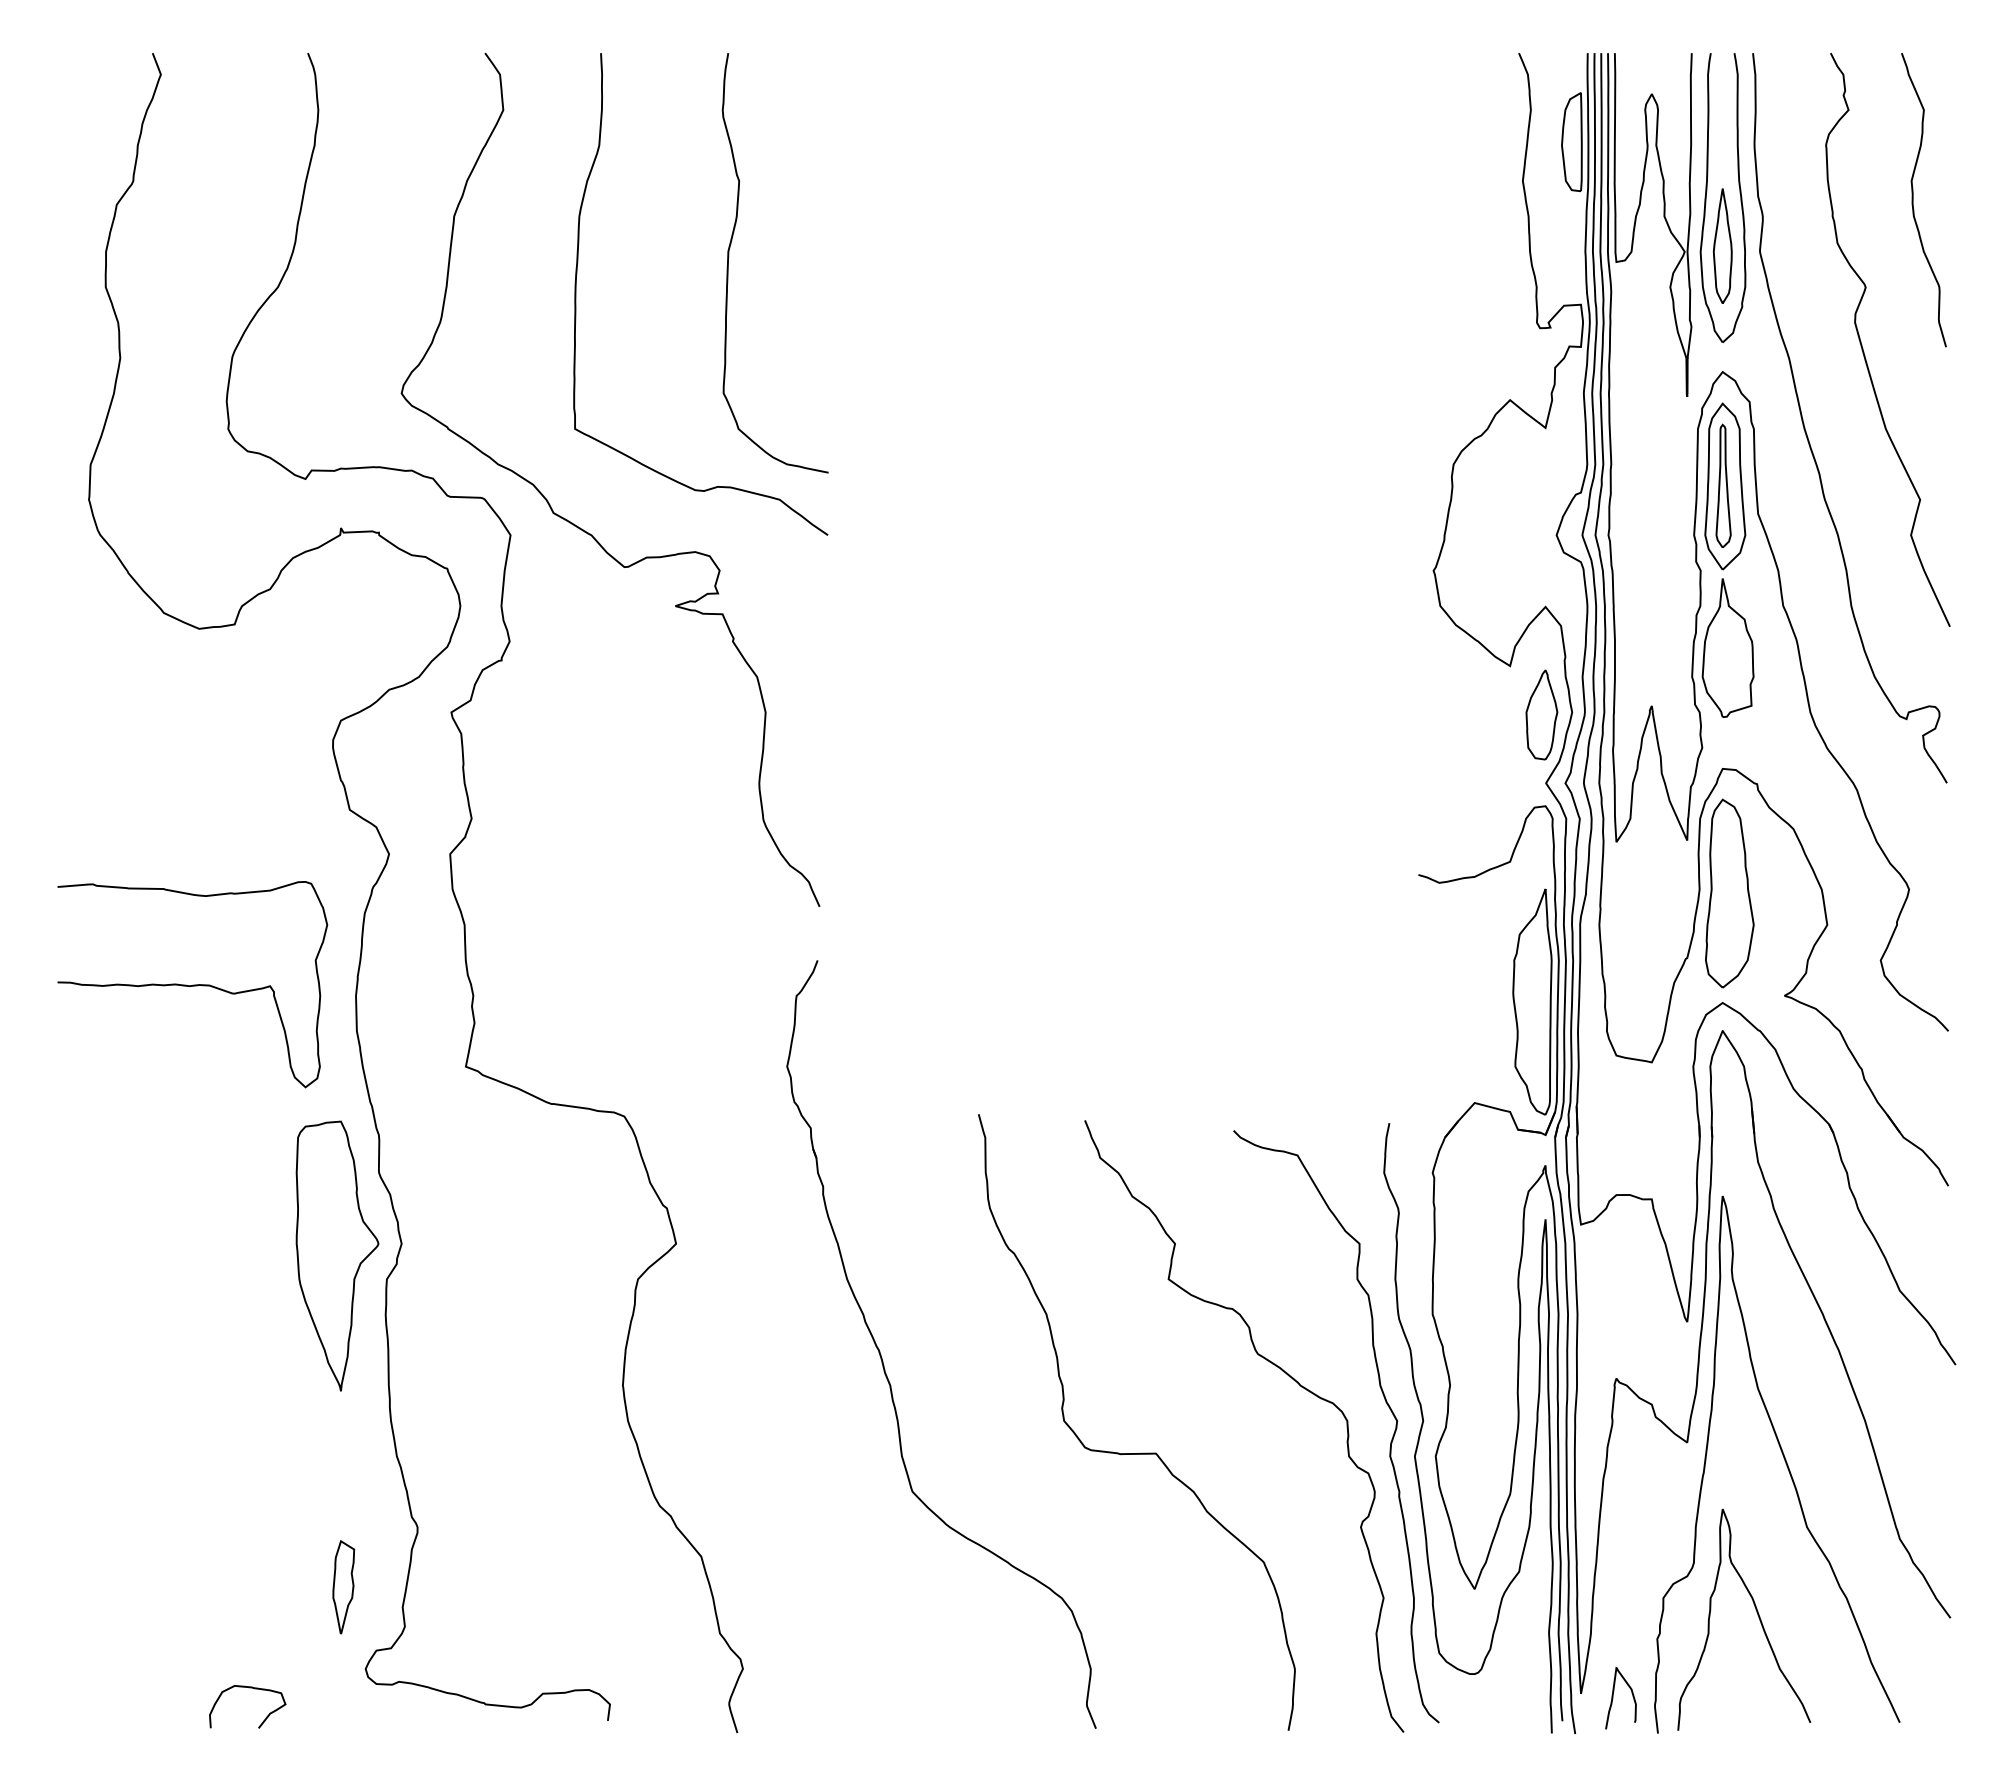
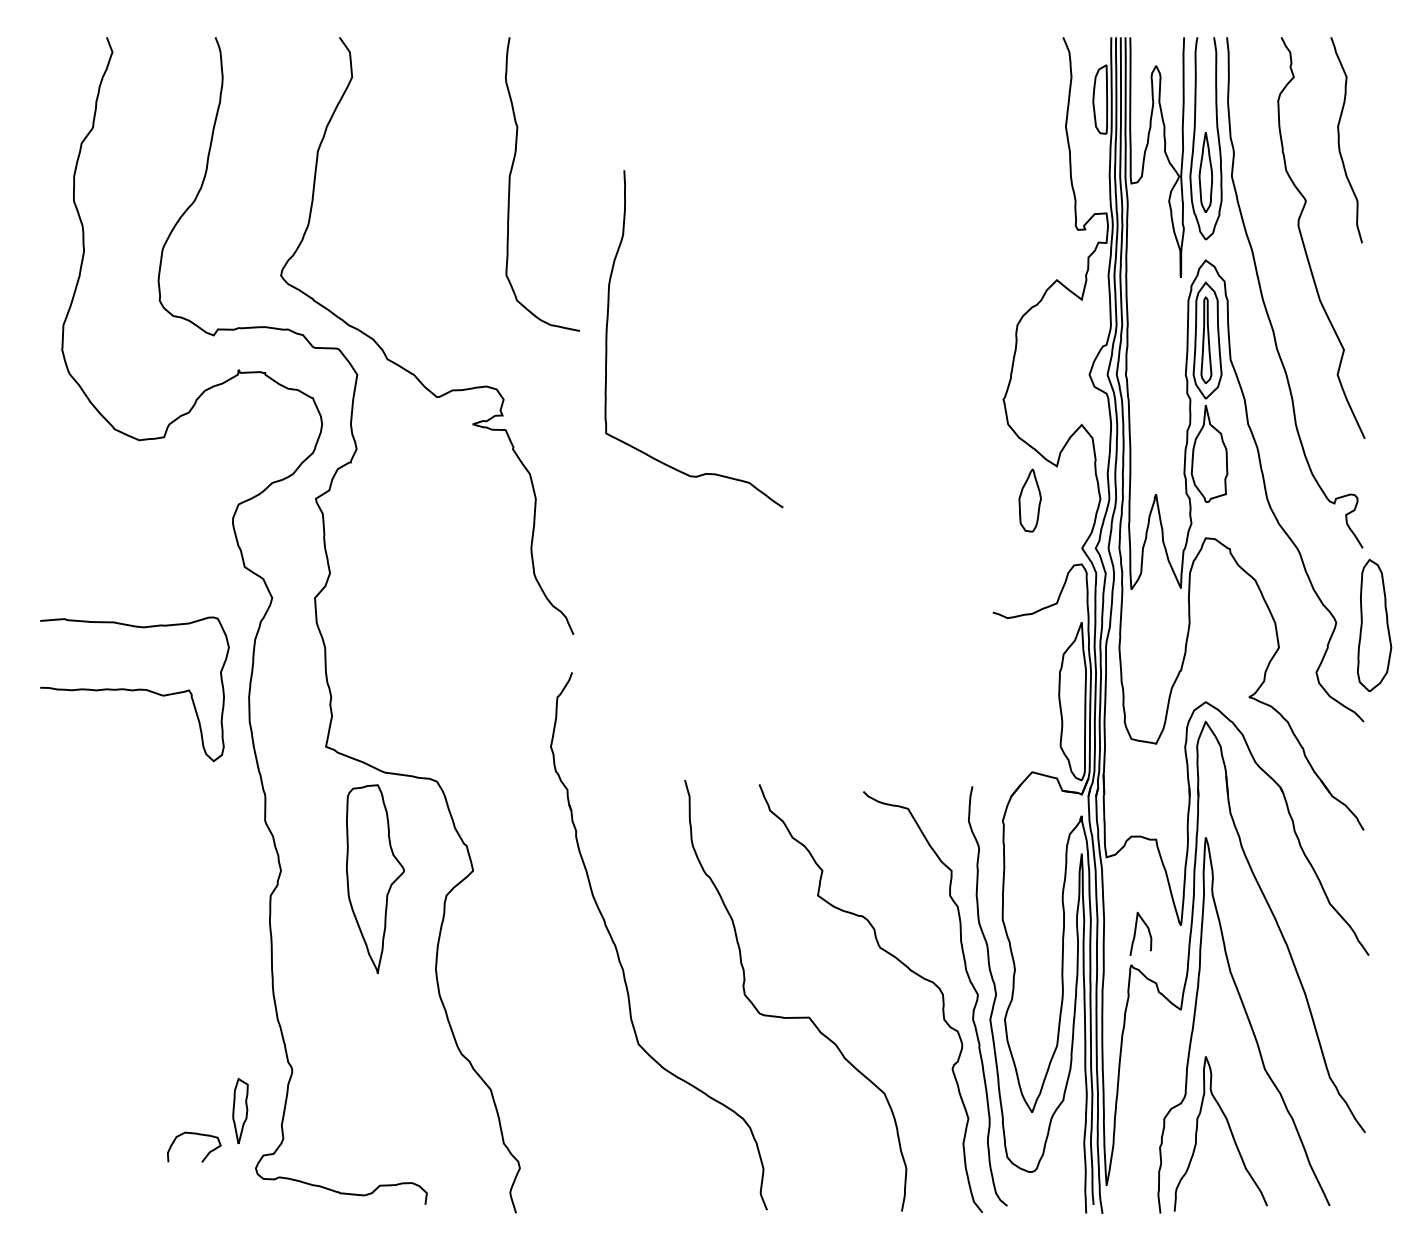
curve: (576, 294) -> (607, 339), moved
part: (1541, 714) -> (1029, 500), moved
part: (1729, 893) -> (1374, 625), moved
part: (337, 1255) -> (375, 878), moved
curve: (249, 1688) -> (195, 1134), moved
curve: (1613, 1698) -> (1135, 934), moved

